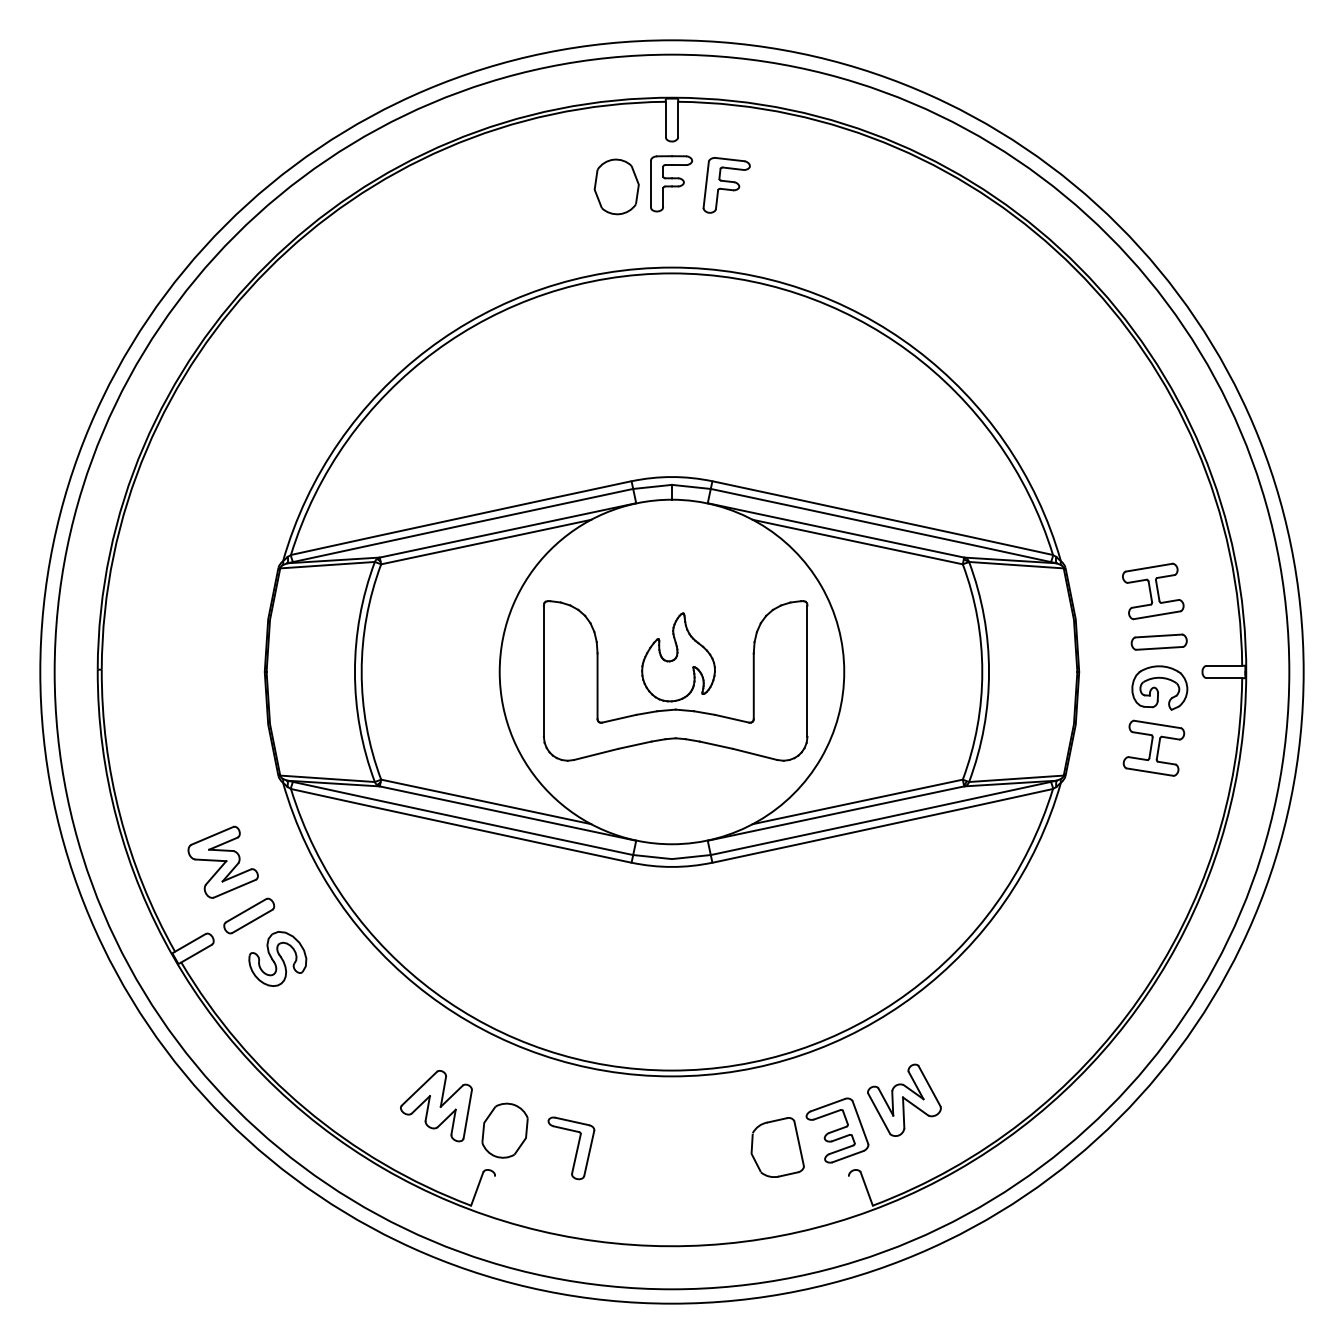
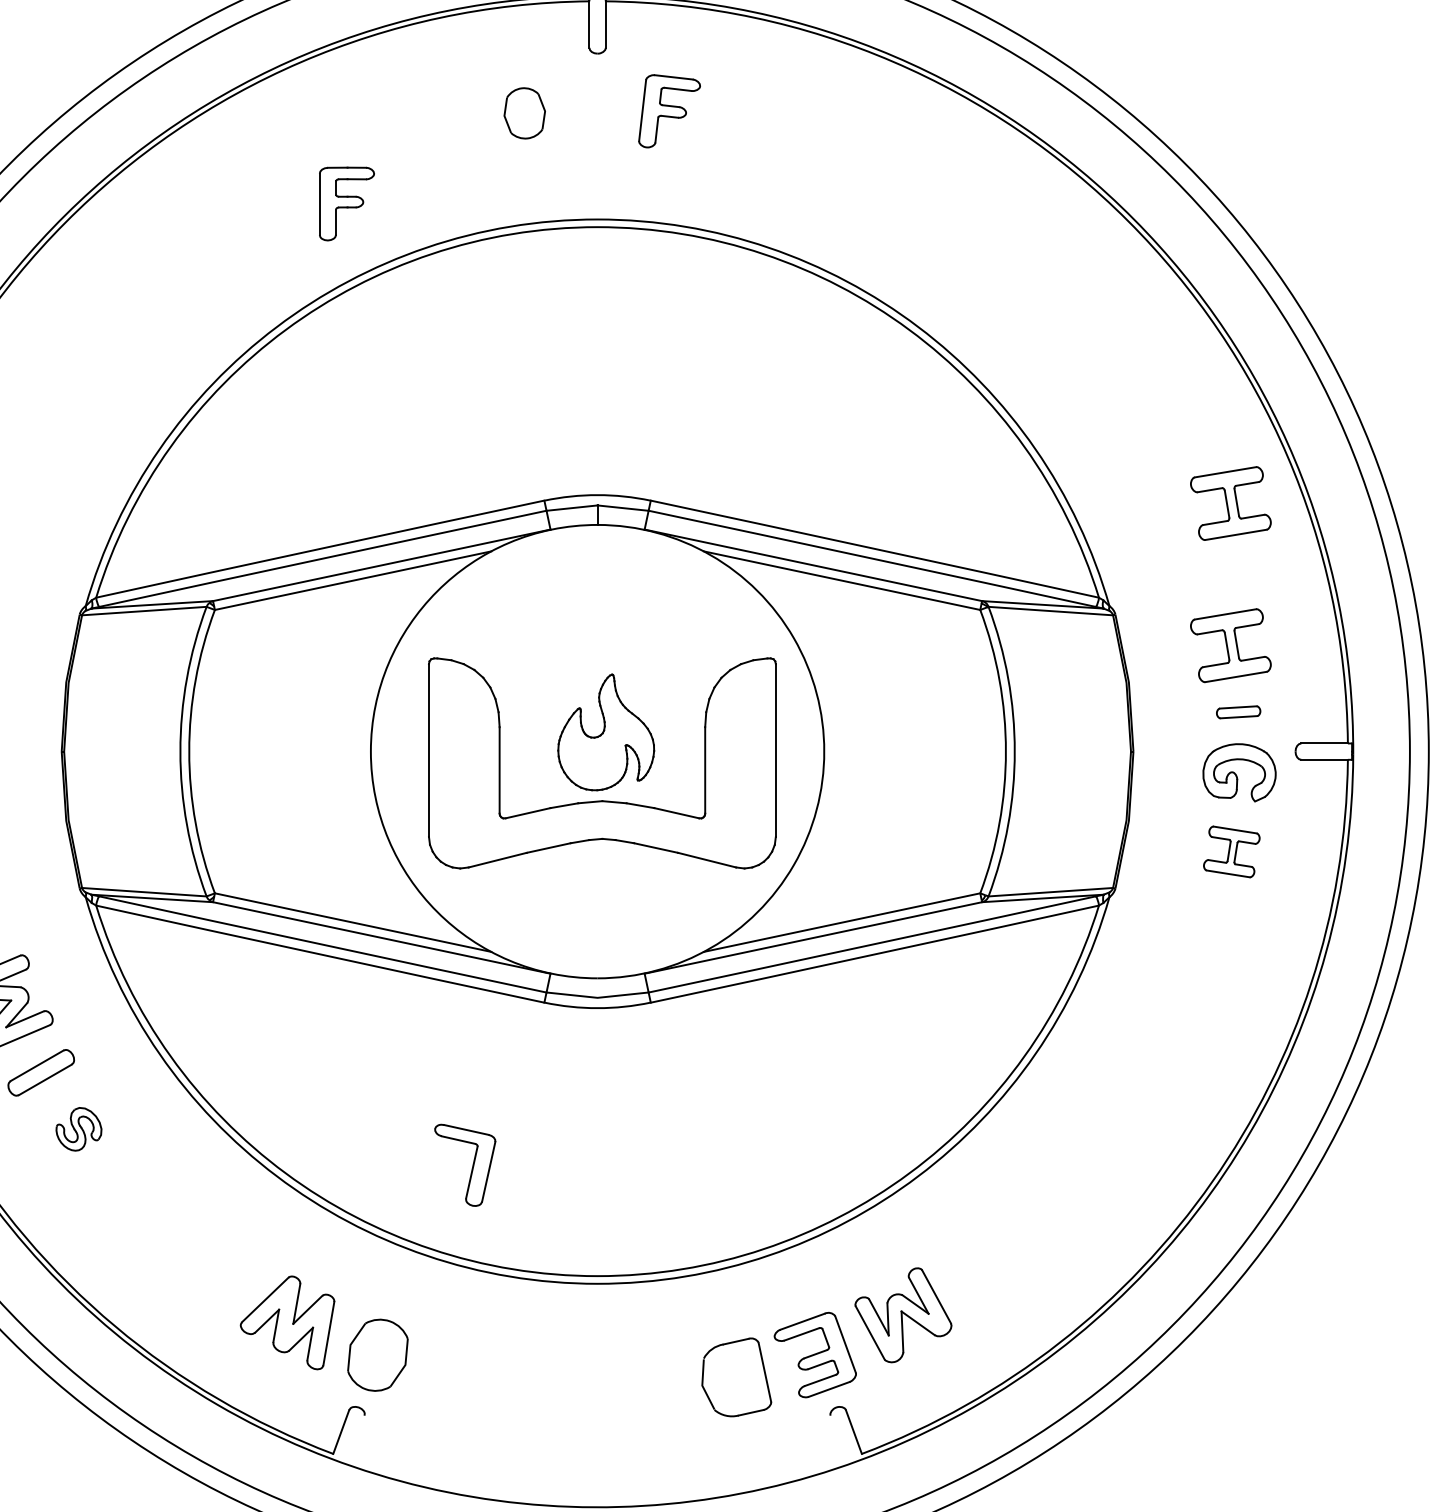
part: (671, 183) -> (346, 203), moved
part: (616, 186) -> (524, 112), size x0.7
part: (1153, 483) -> (1231, 503), added
part: (1158, 641) -> (1237, 711), size x0.6
part: (1153, 747) -> (1231, 851), size x0.7
part: (277, 958) -> (78, 1128), size x0.6
part: (571, 1148) -> (465, 1165), moved

